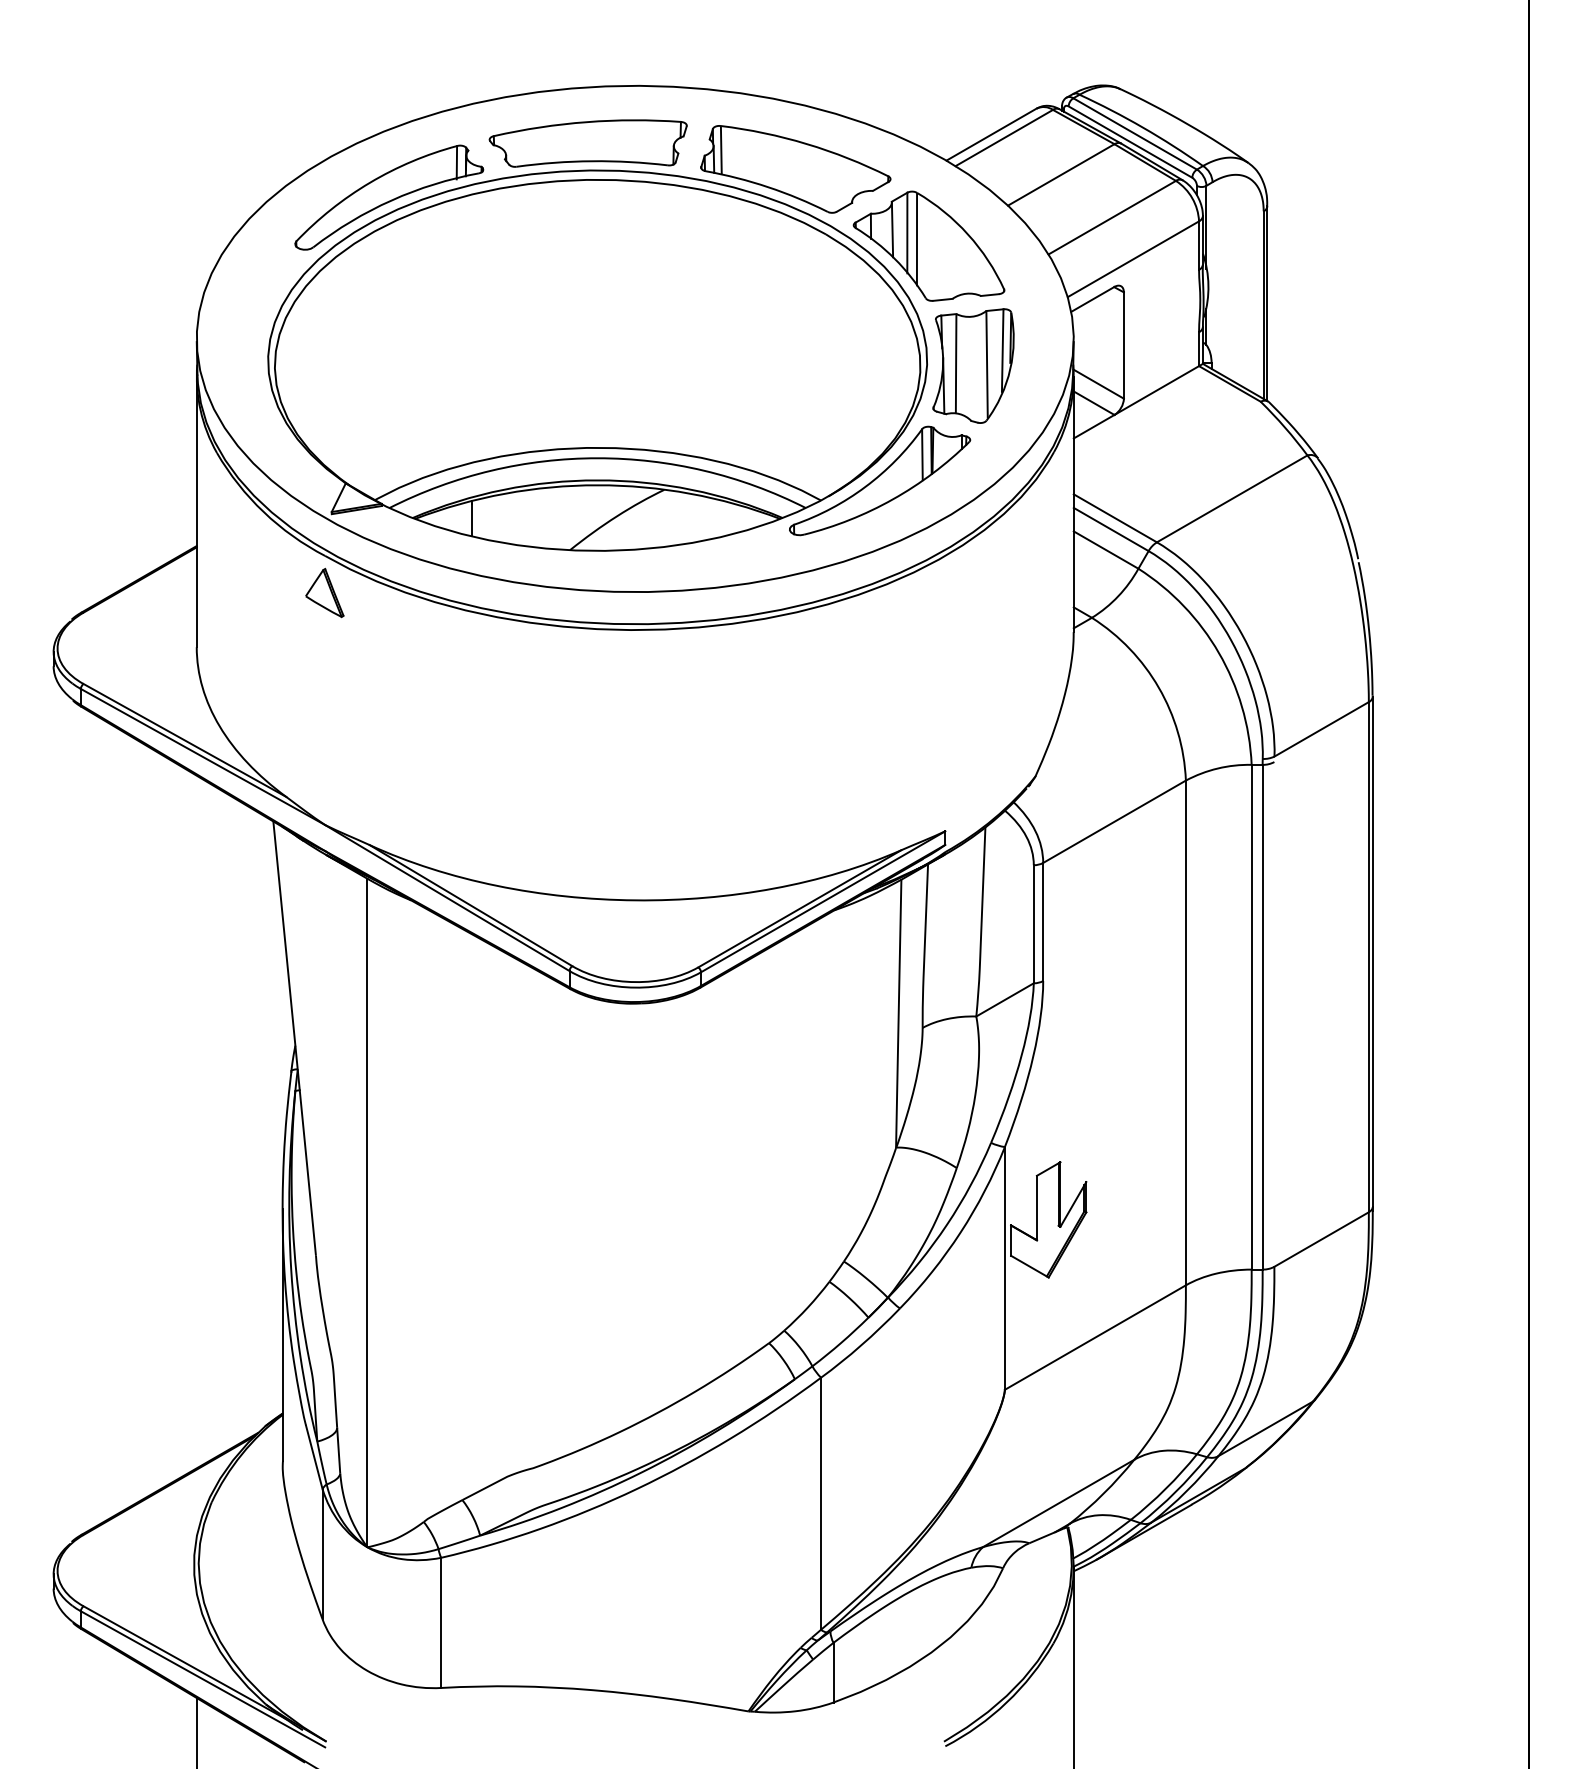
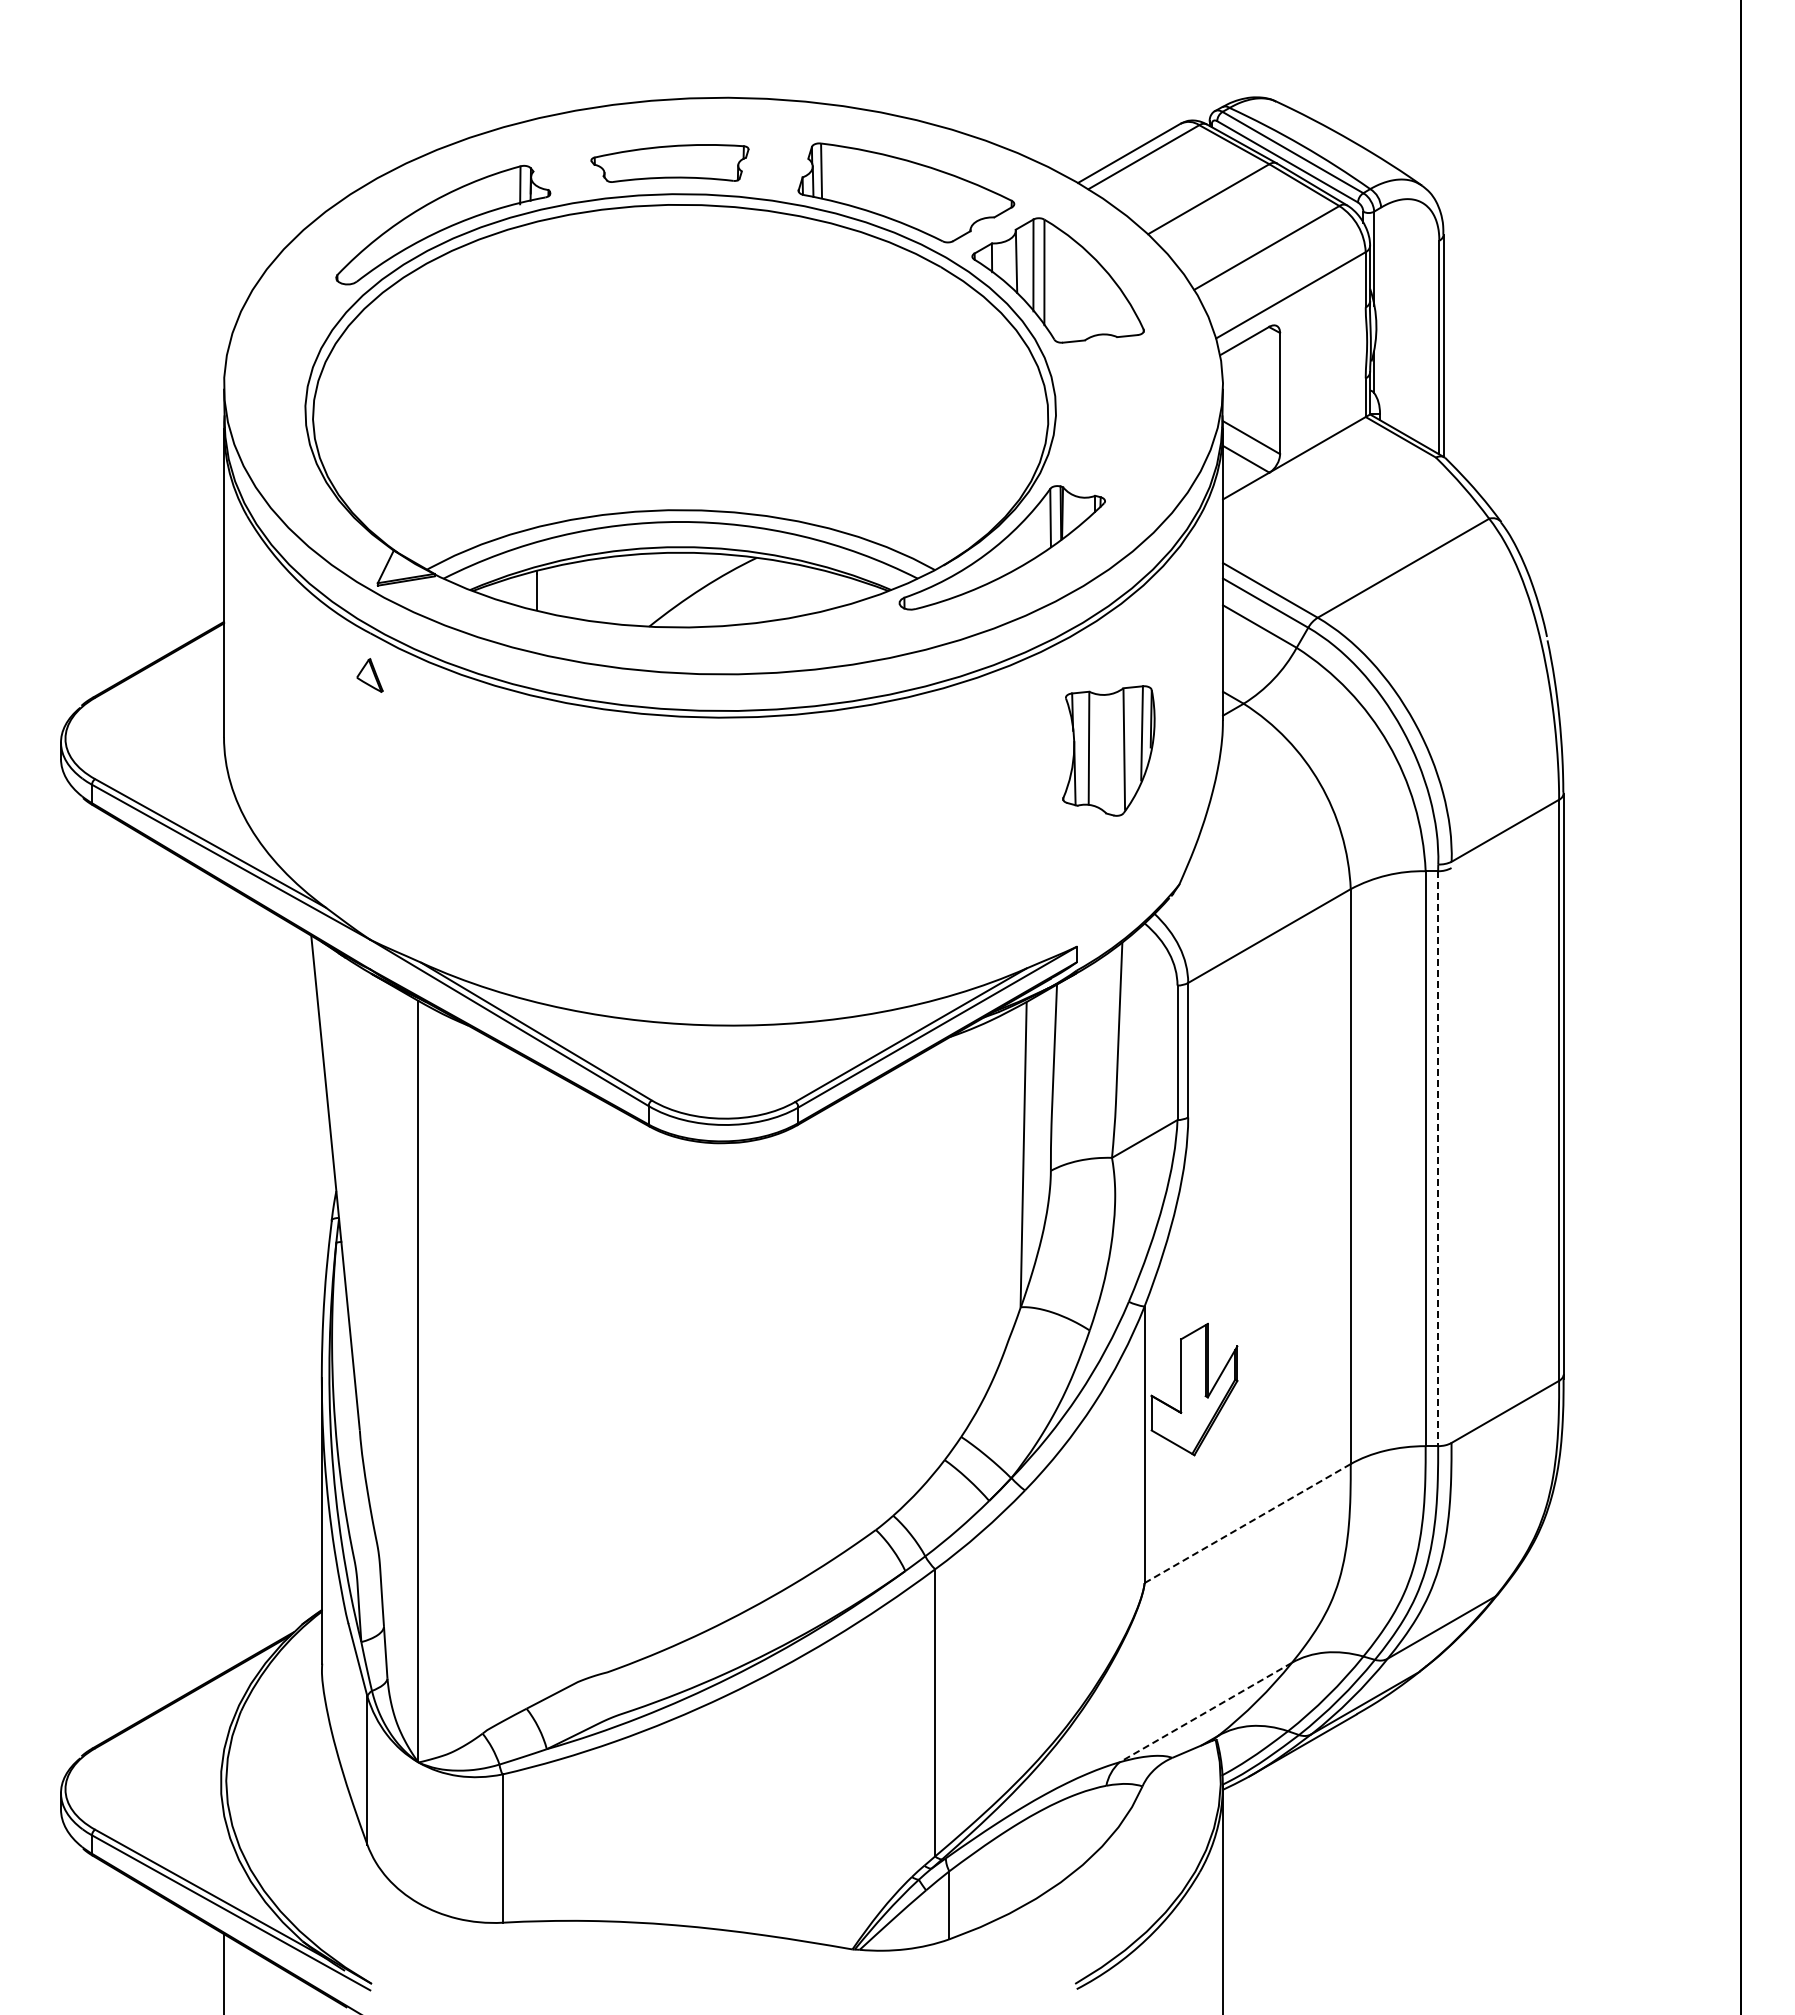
part: (587, 143) -> (669, 163), size x0.7
part: (973, 365) -> (1108, 750), moved
part: (324, 593) -> (369, 675), size x0.6
line: (1262, 1017) -> (1438, 1159), solid -> dashed
line: (1095, 1337) -> (1247, 1523), solid -> dashed
line: (1058, 1503) -> (1205, 1712), solid -> dashed

